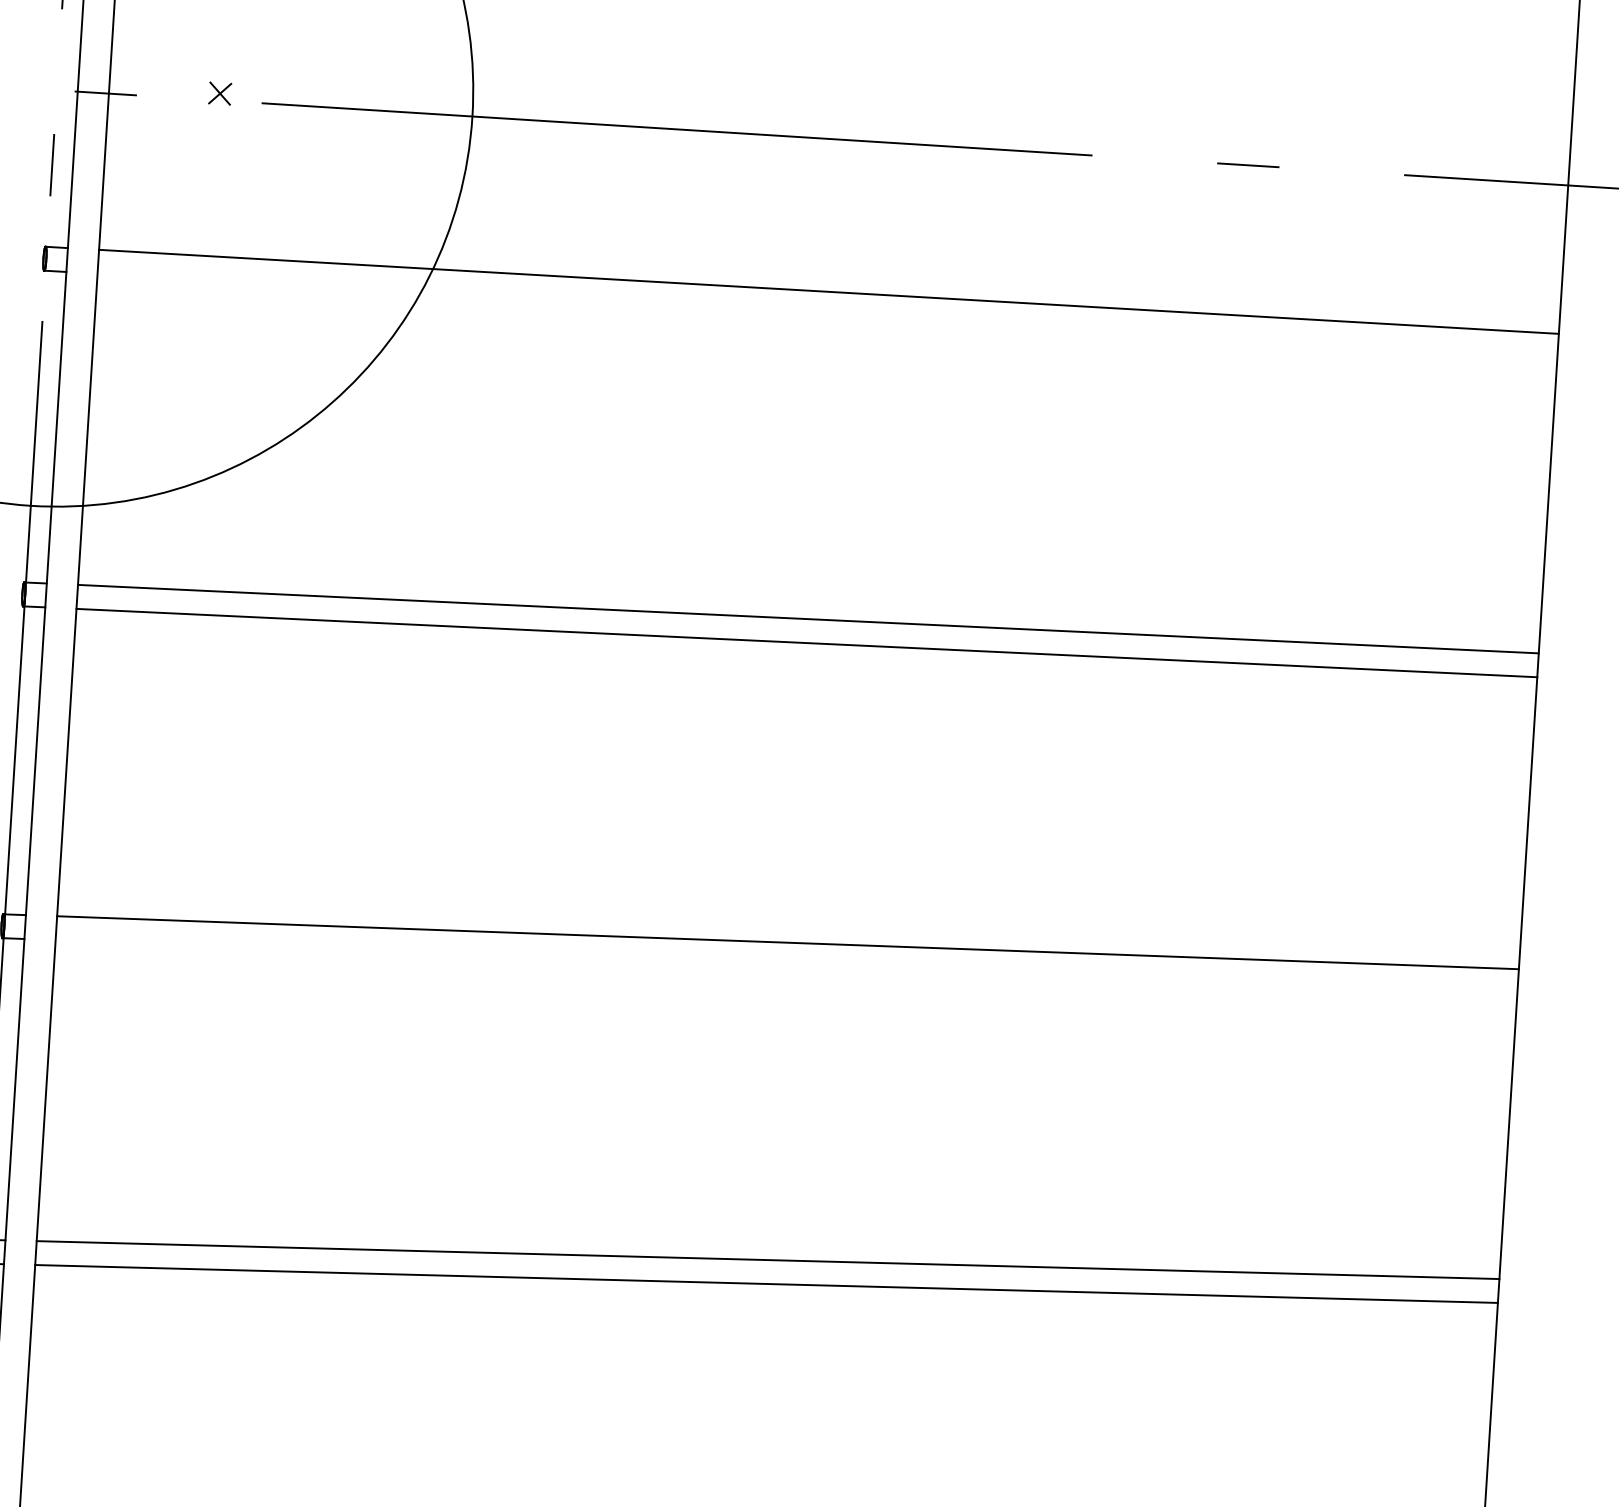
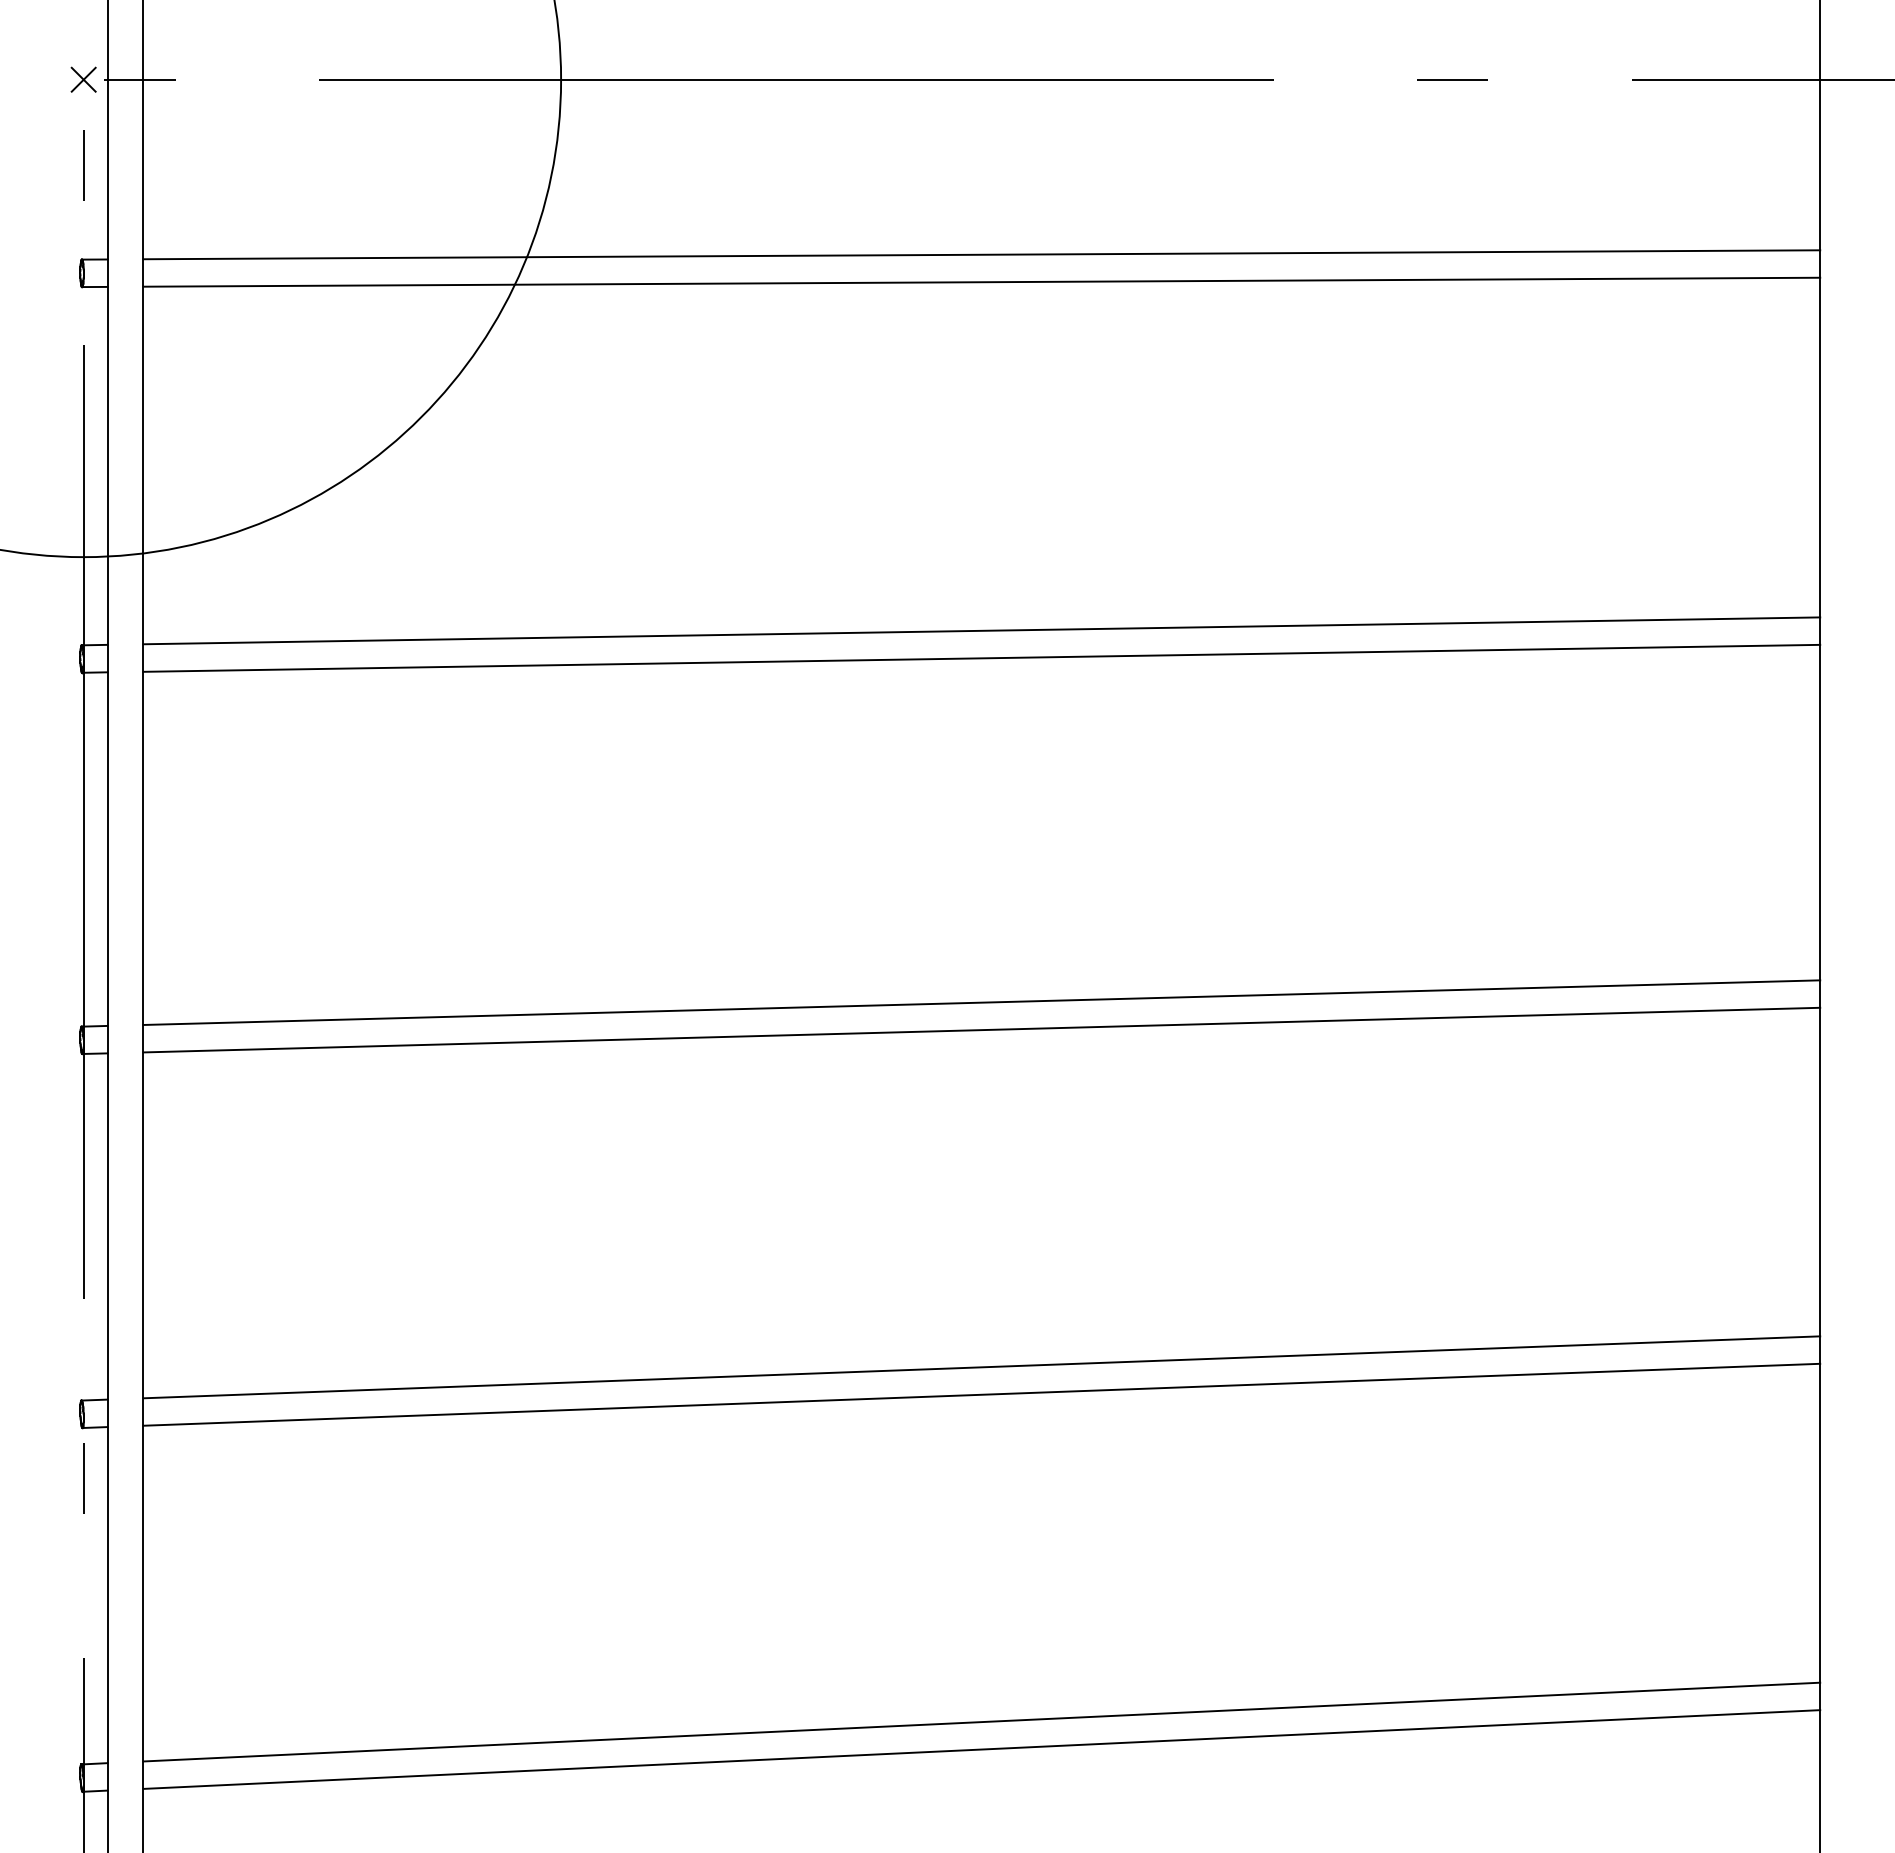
part: (219, 93) -> (83, 79), moved
line: (827, 315) -> (981, 281), added
line: (786, 966) -> (981, 1029), added

